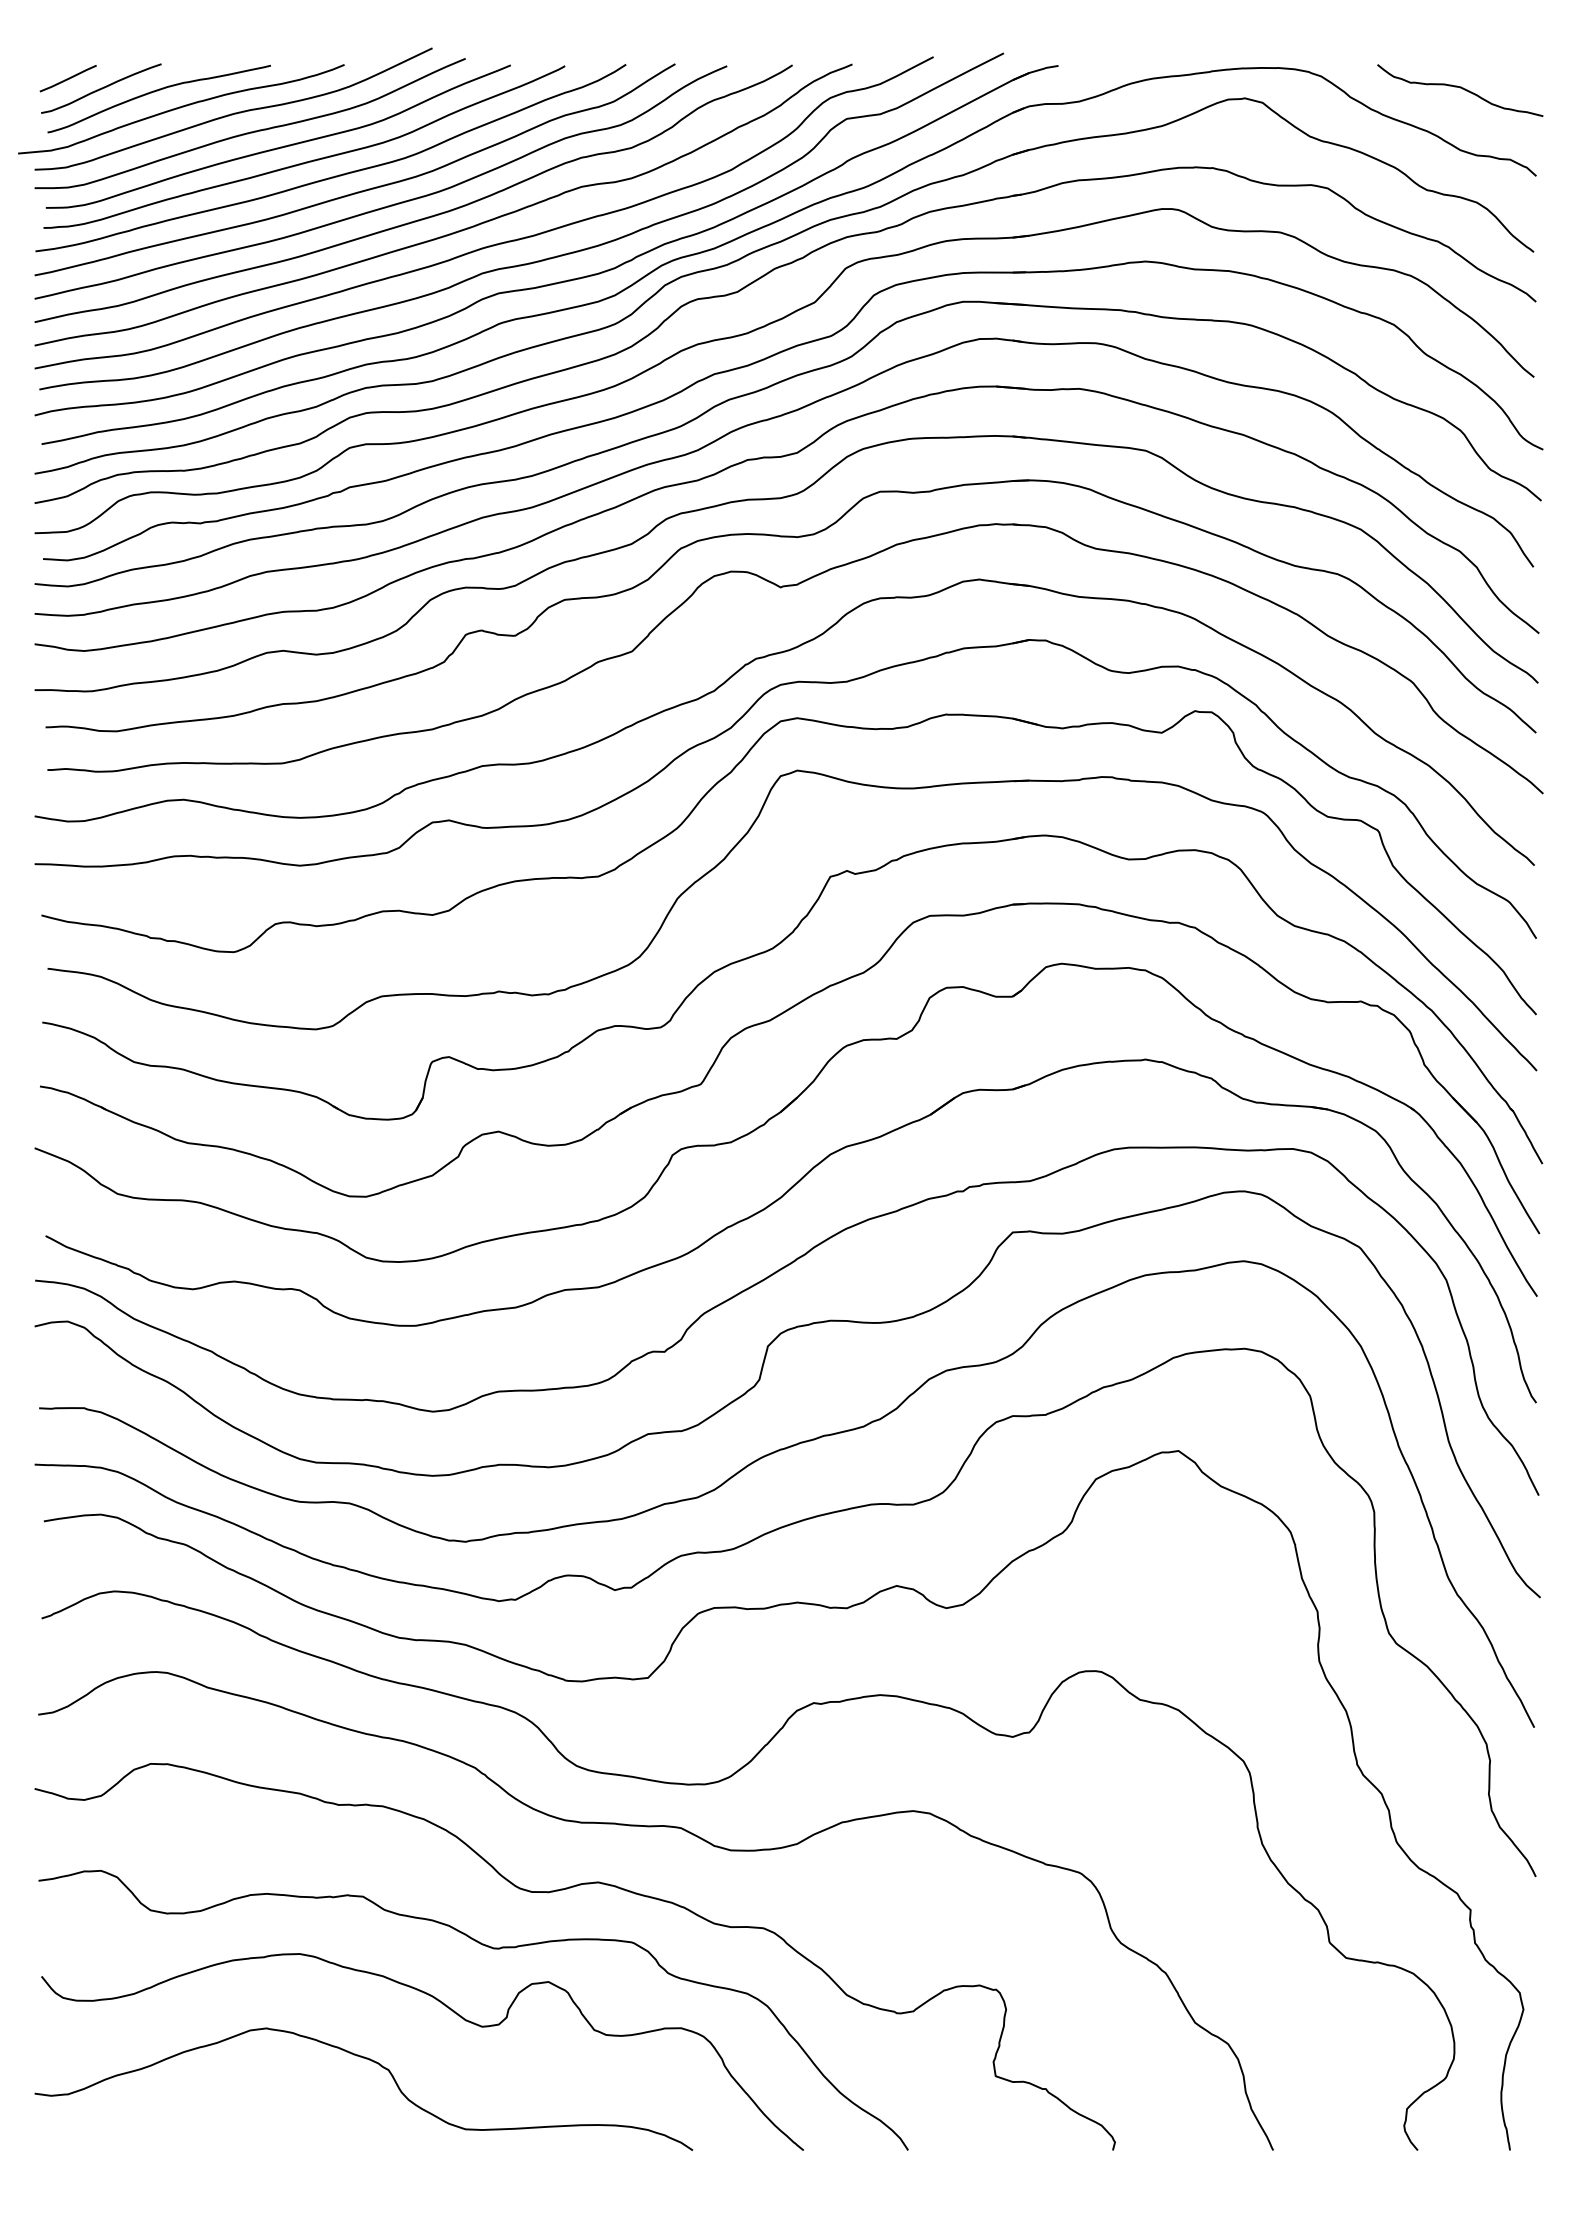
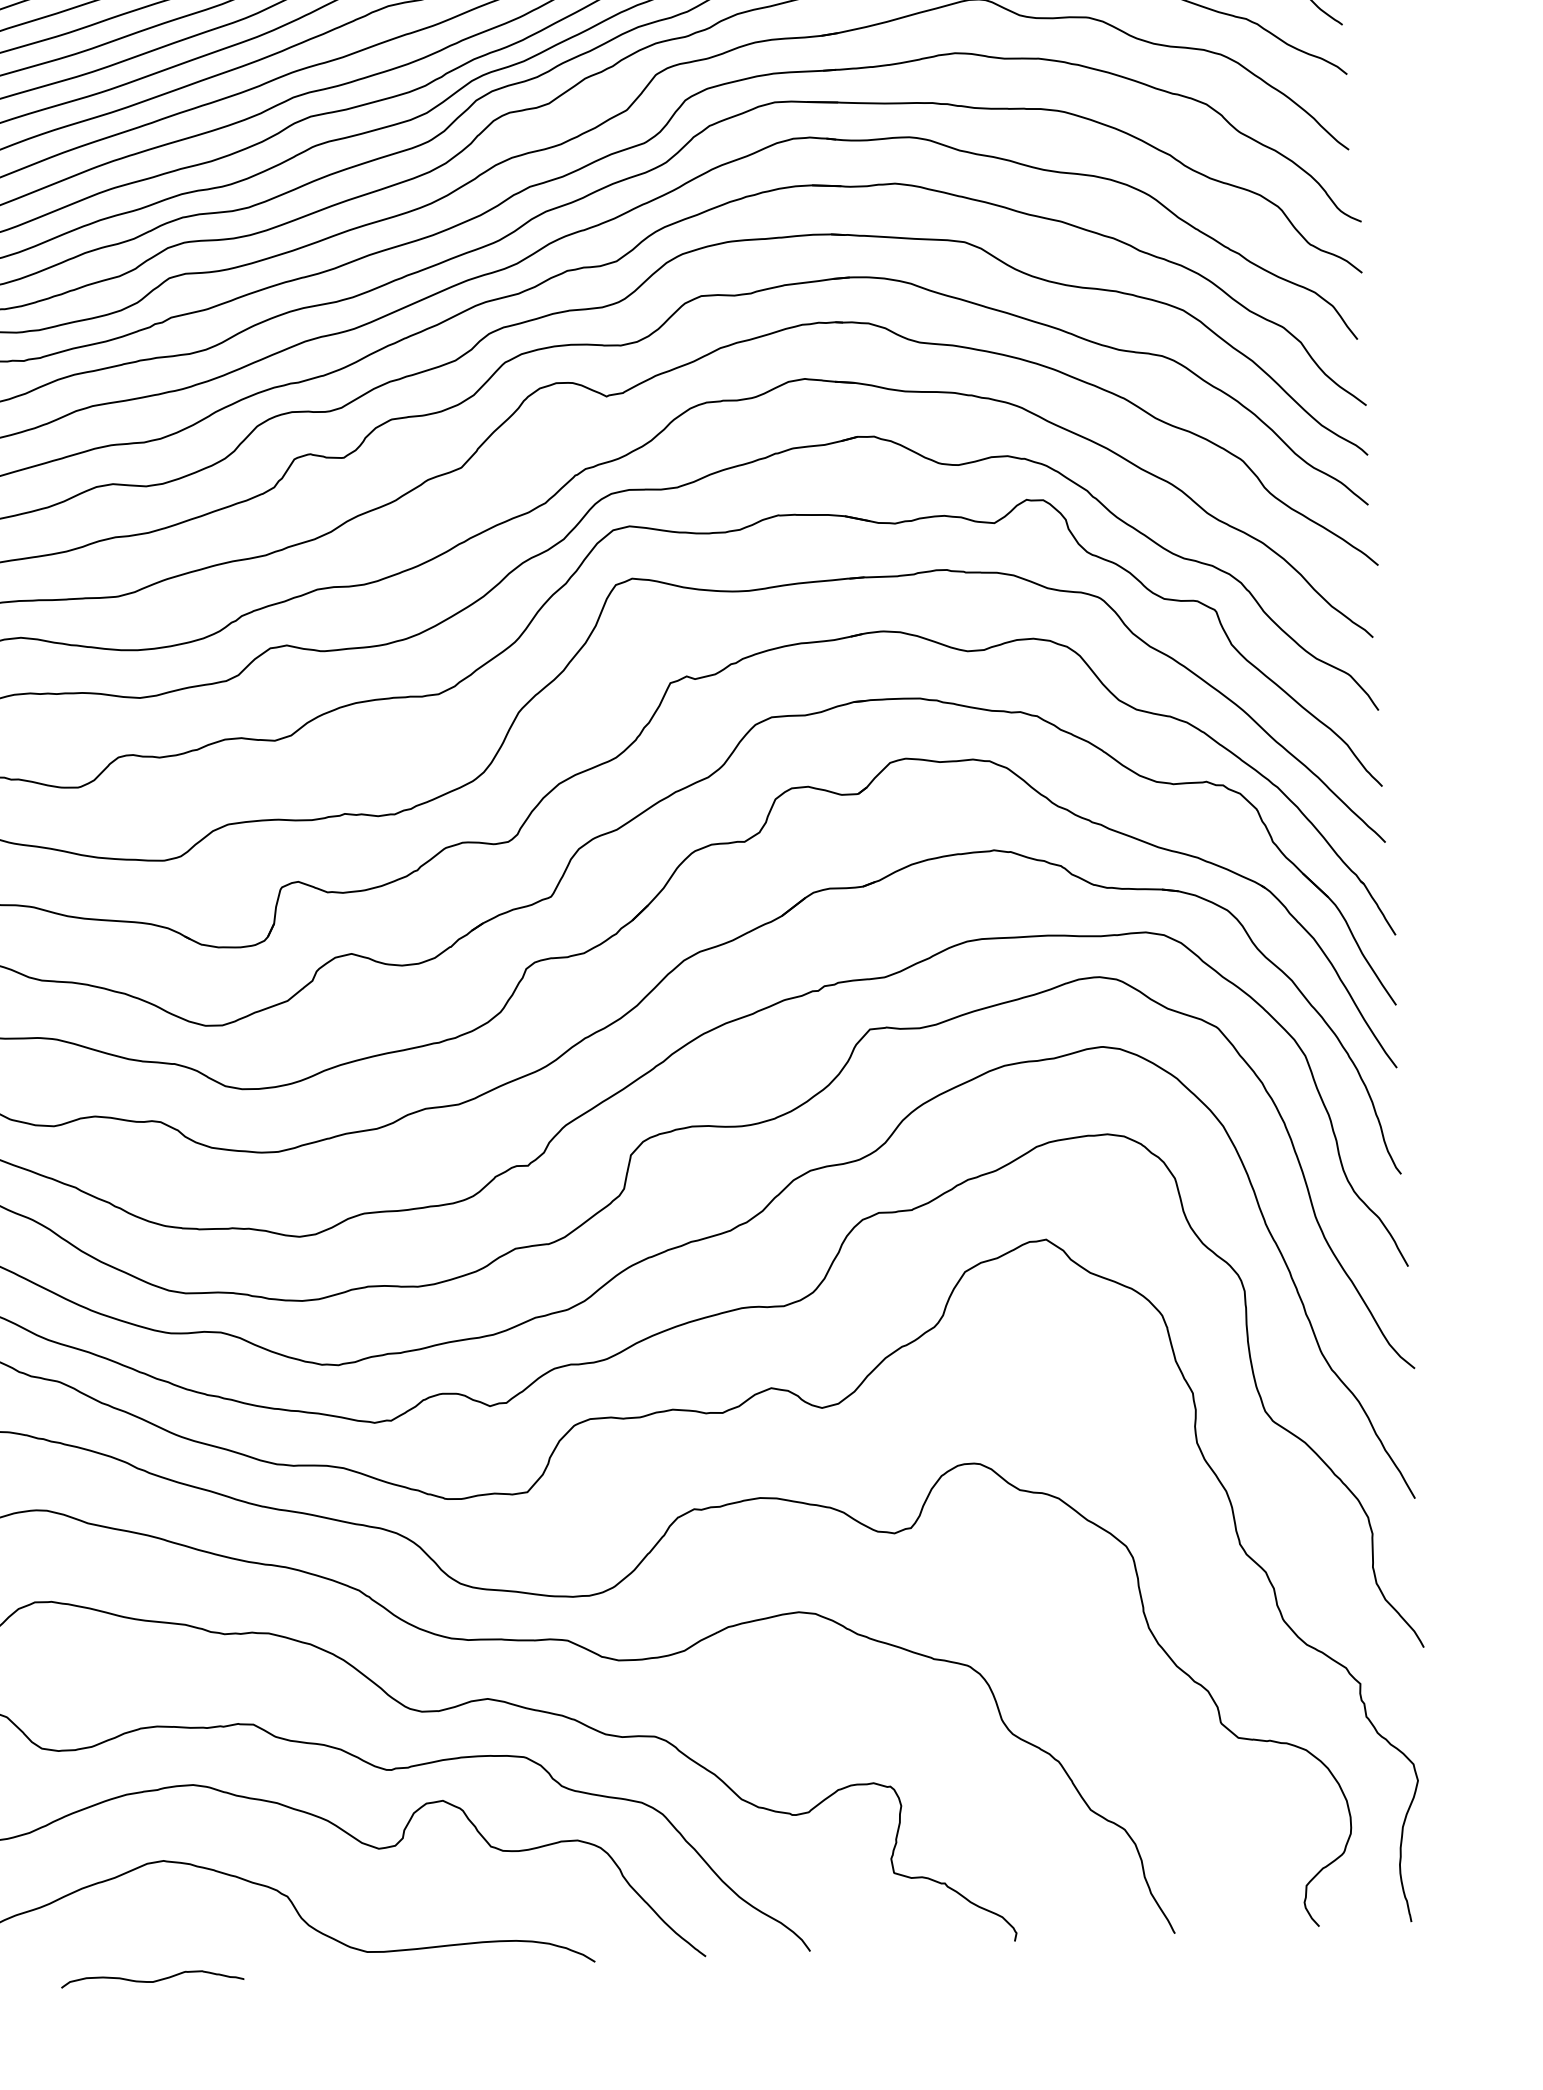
curve: (249, 2147) -> (152, 1980), added

